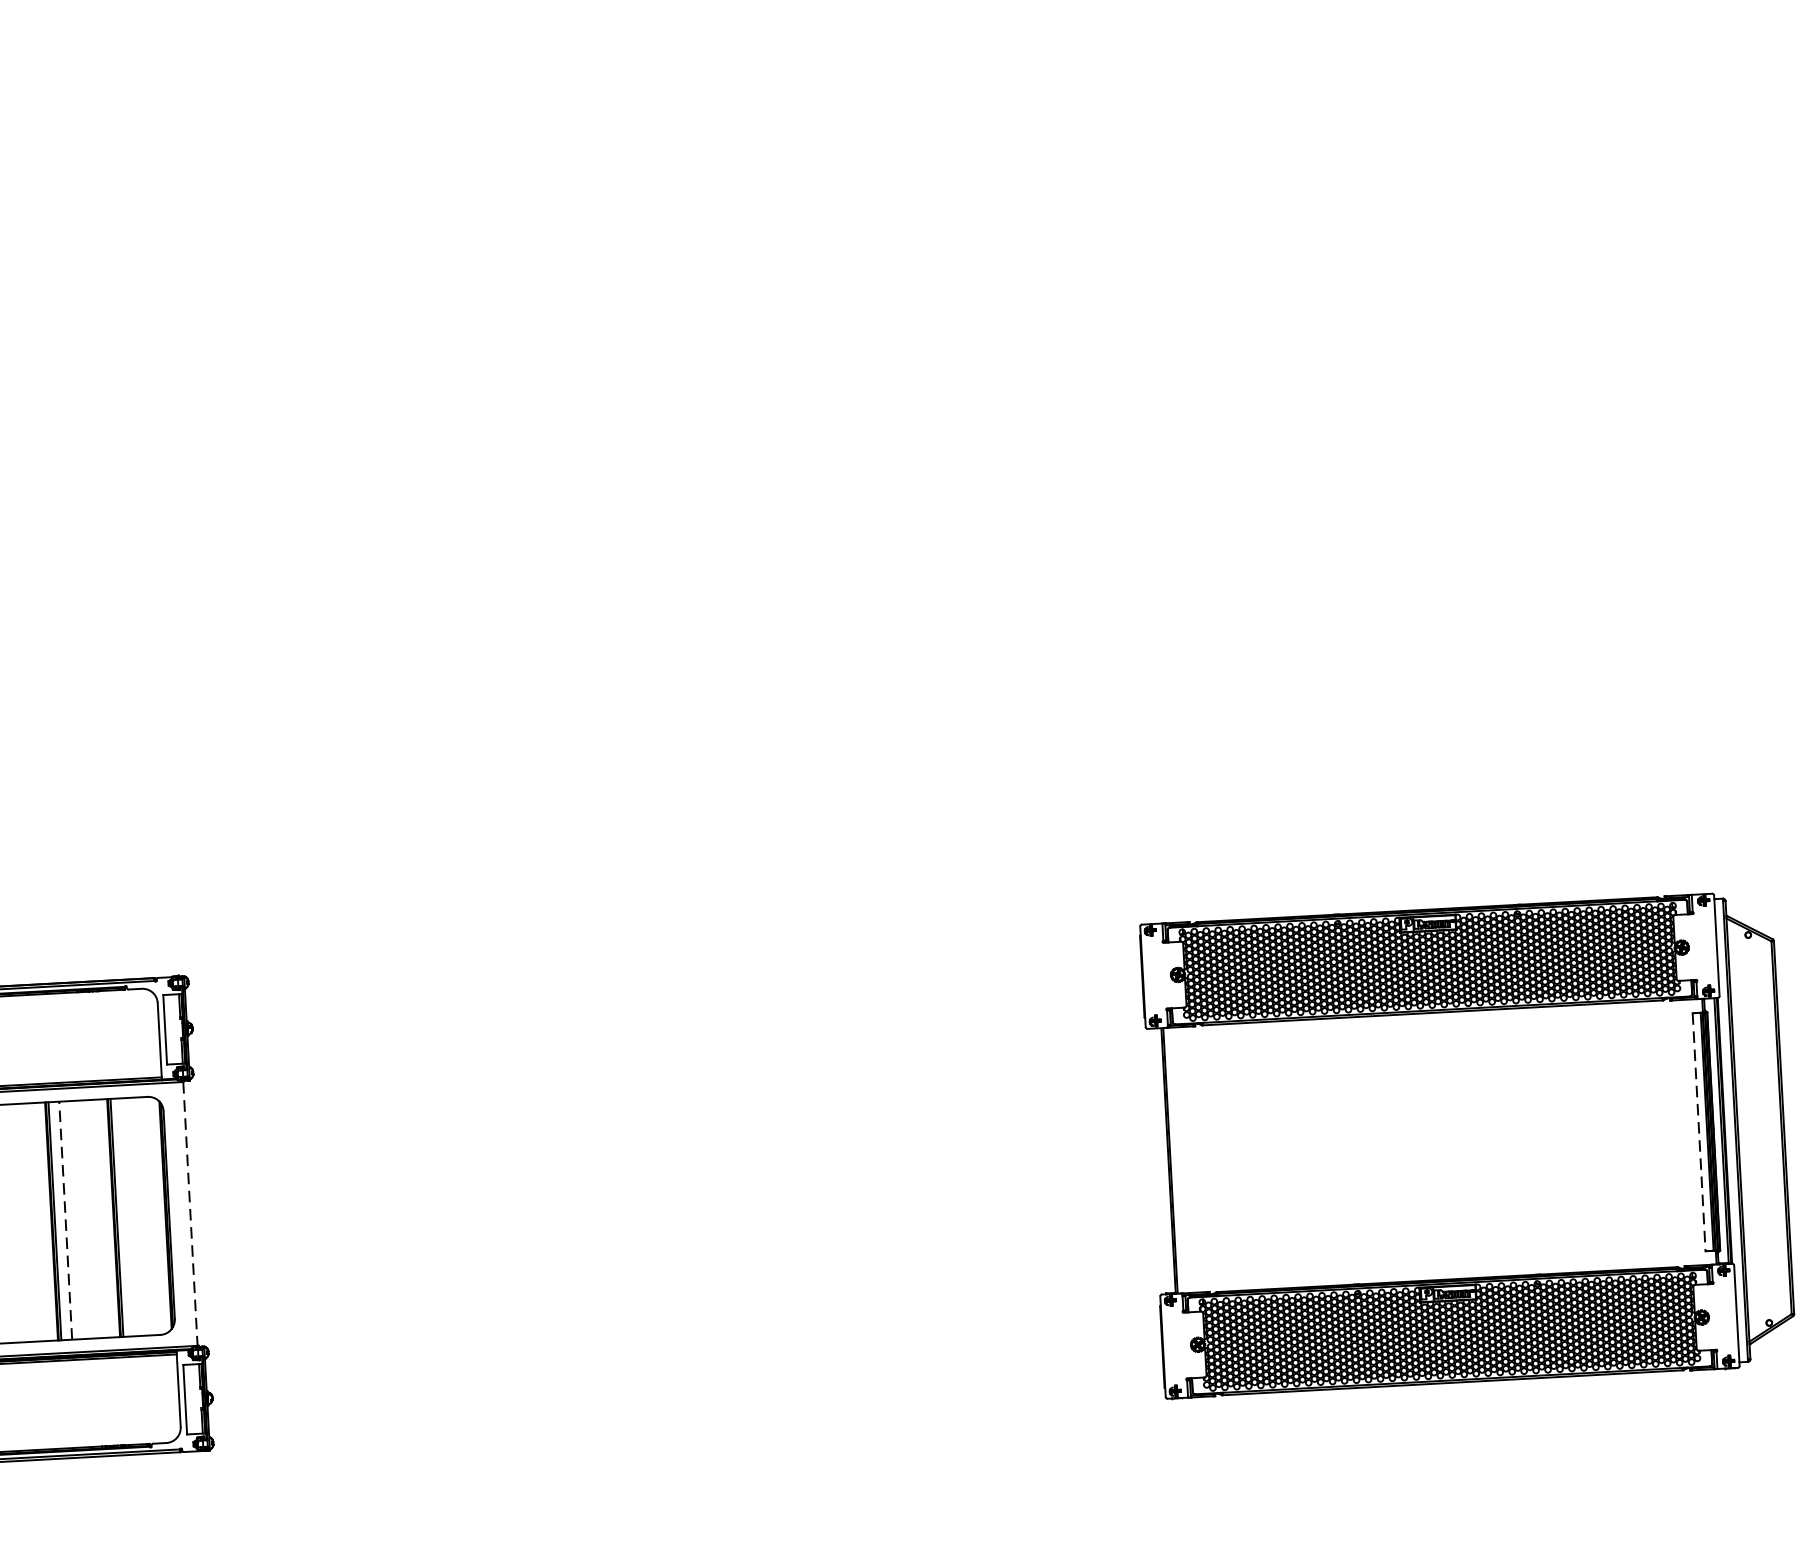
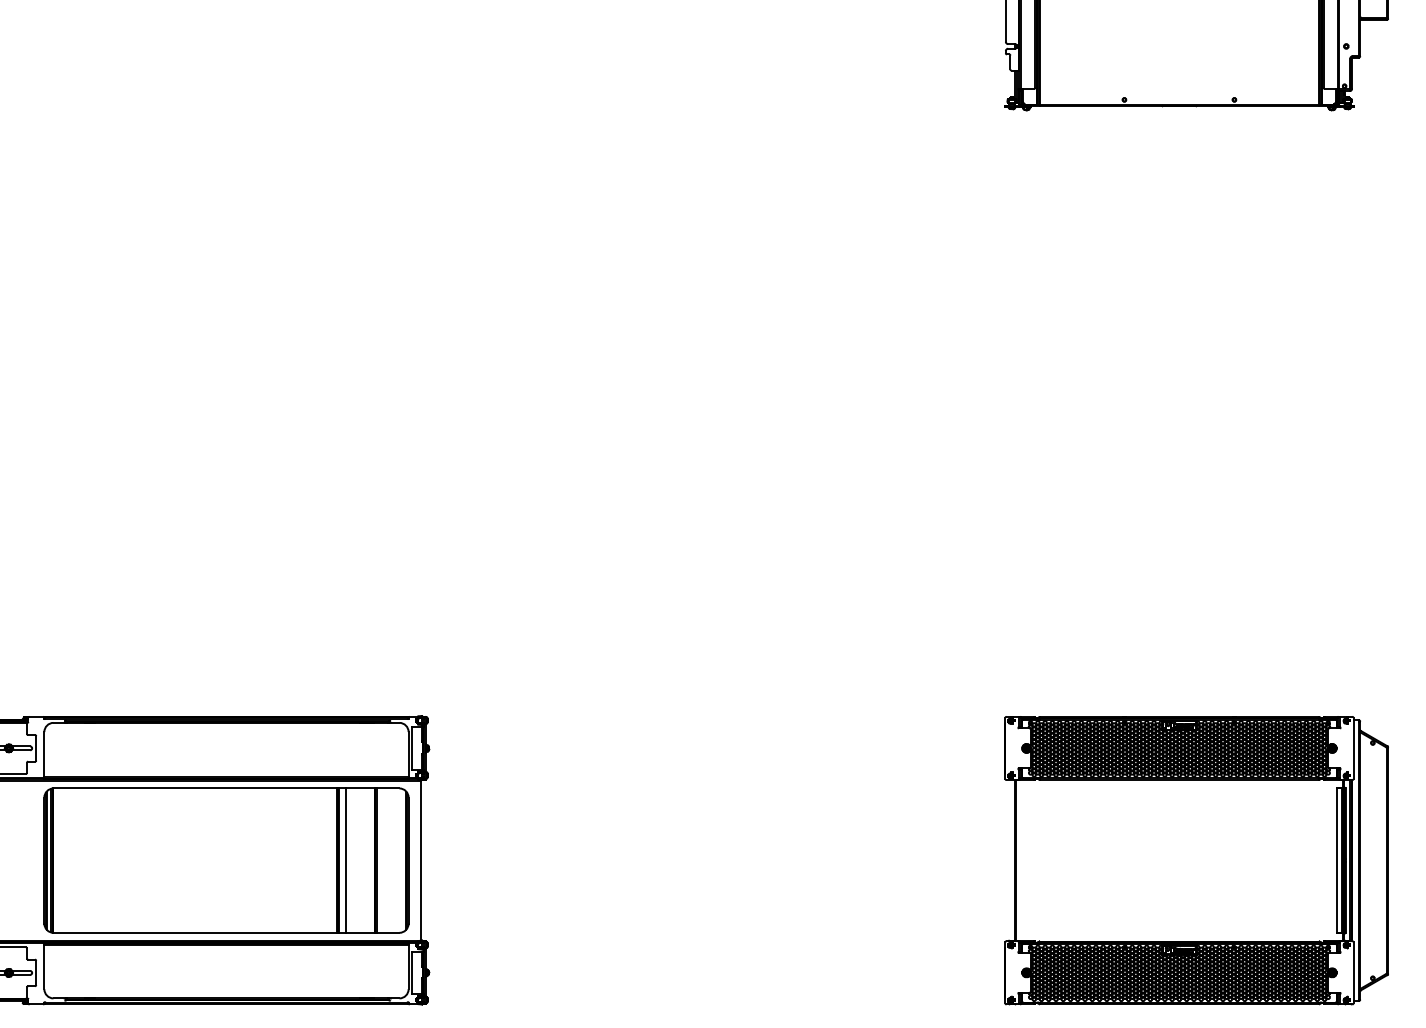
line: (1698, 1133) -> (1336, 861), dashed -> solid
line: (190, 1215) -> (421, 861), dashed -> solid
line: (65, 1220) -> (345, 860), dashed -> solid

